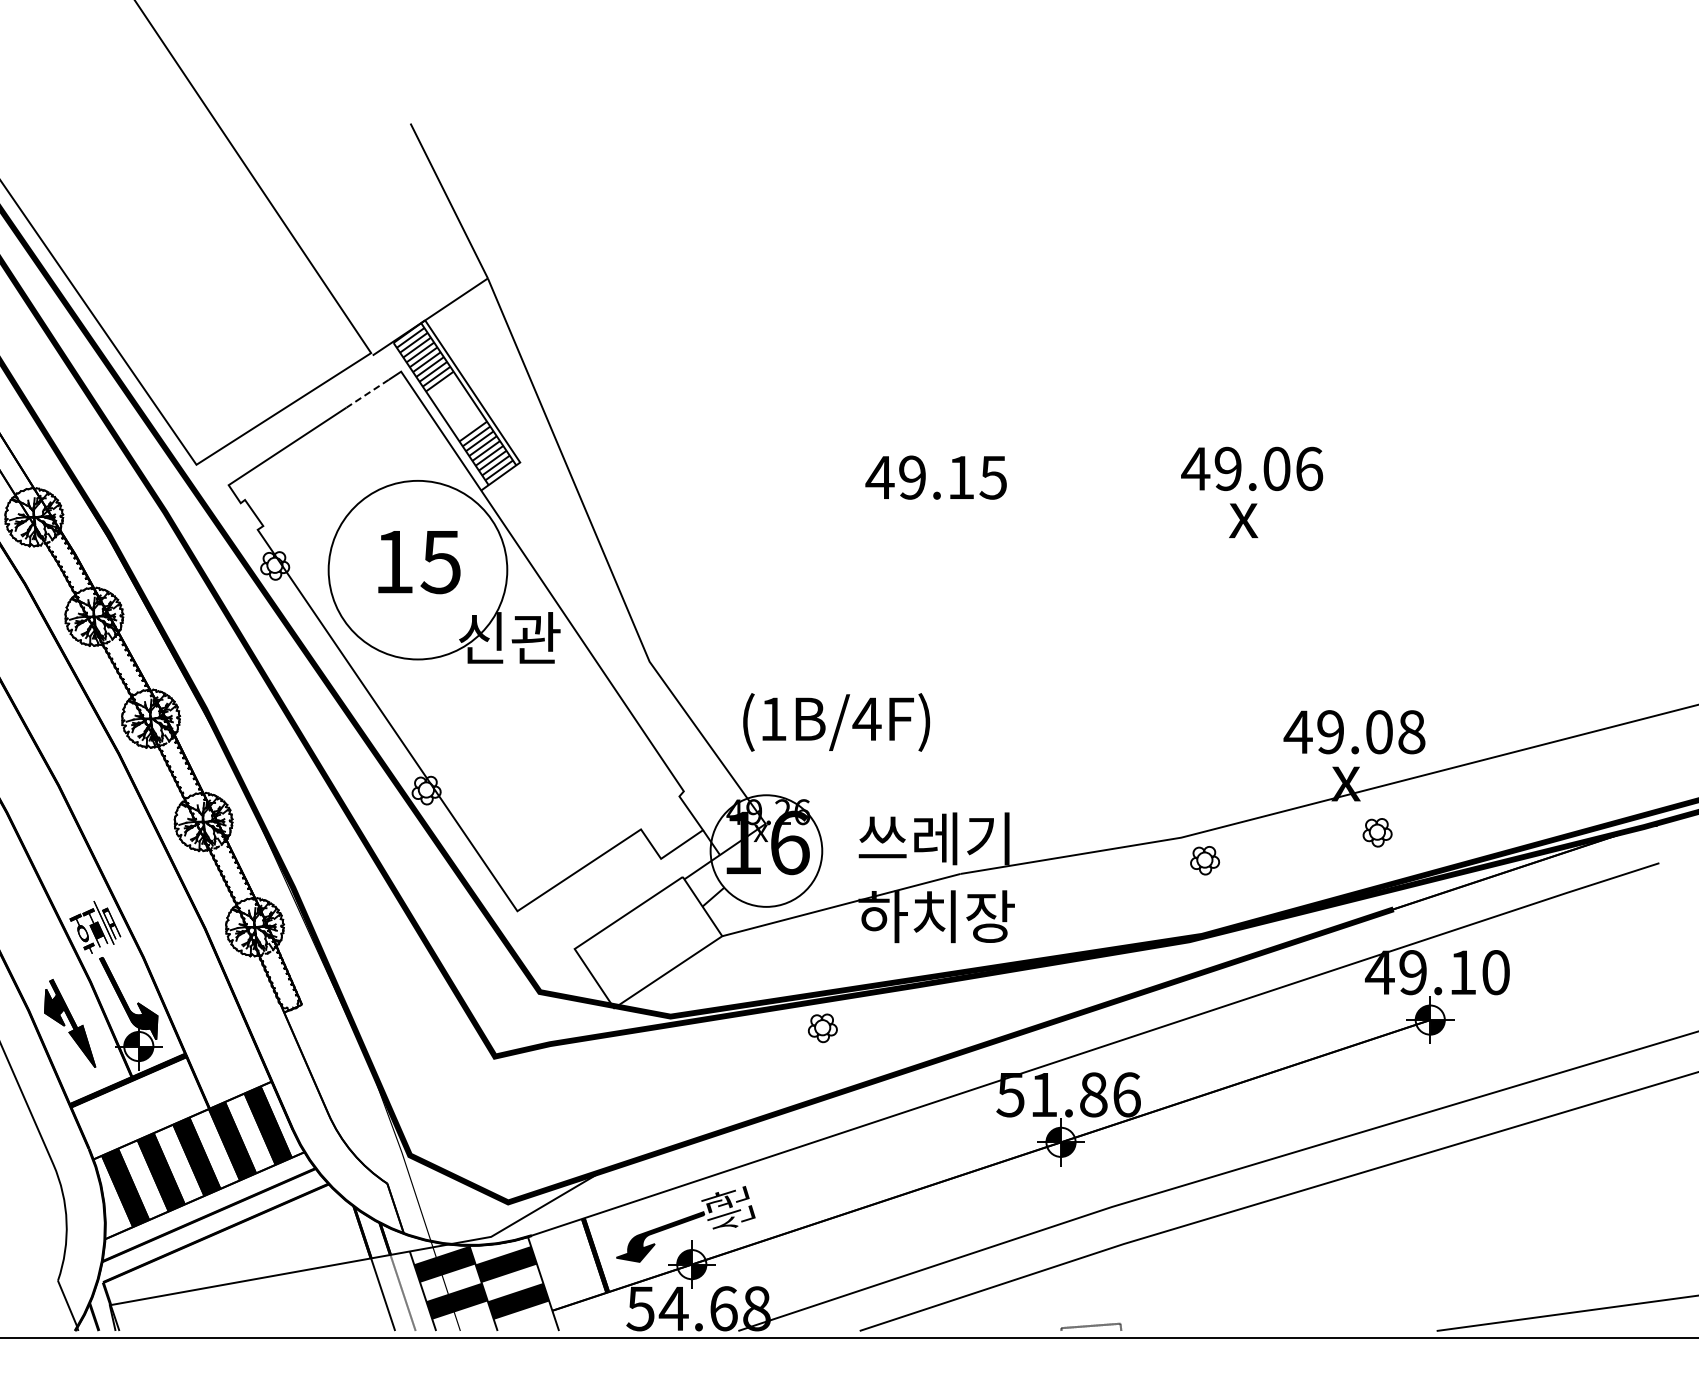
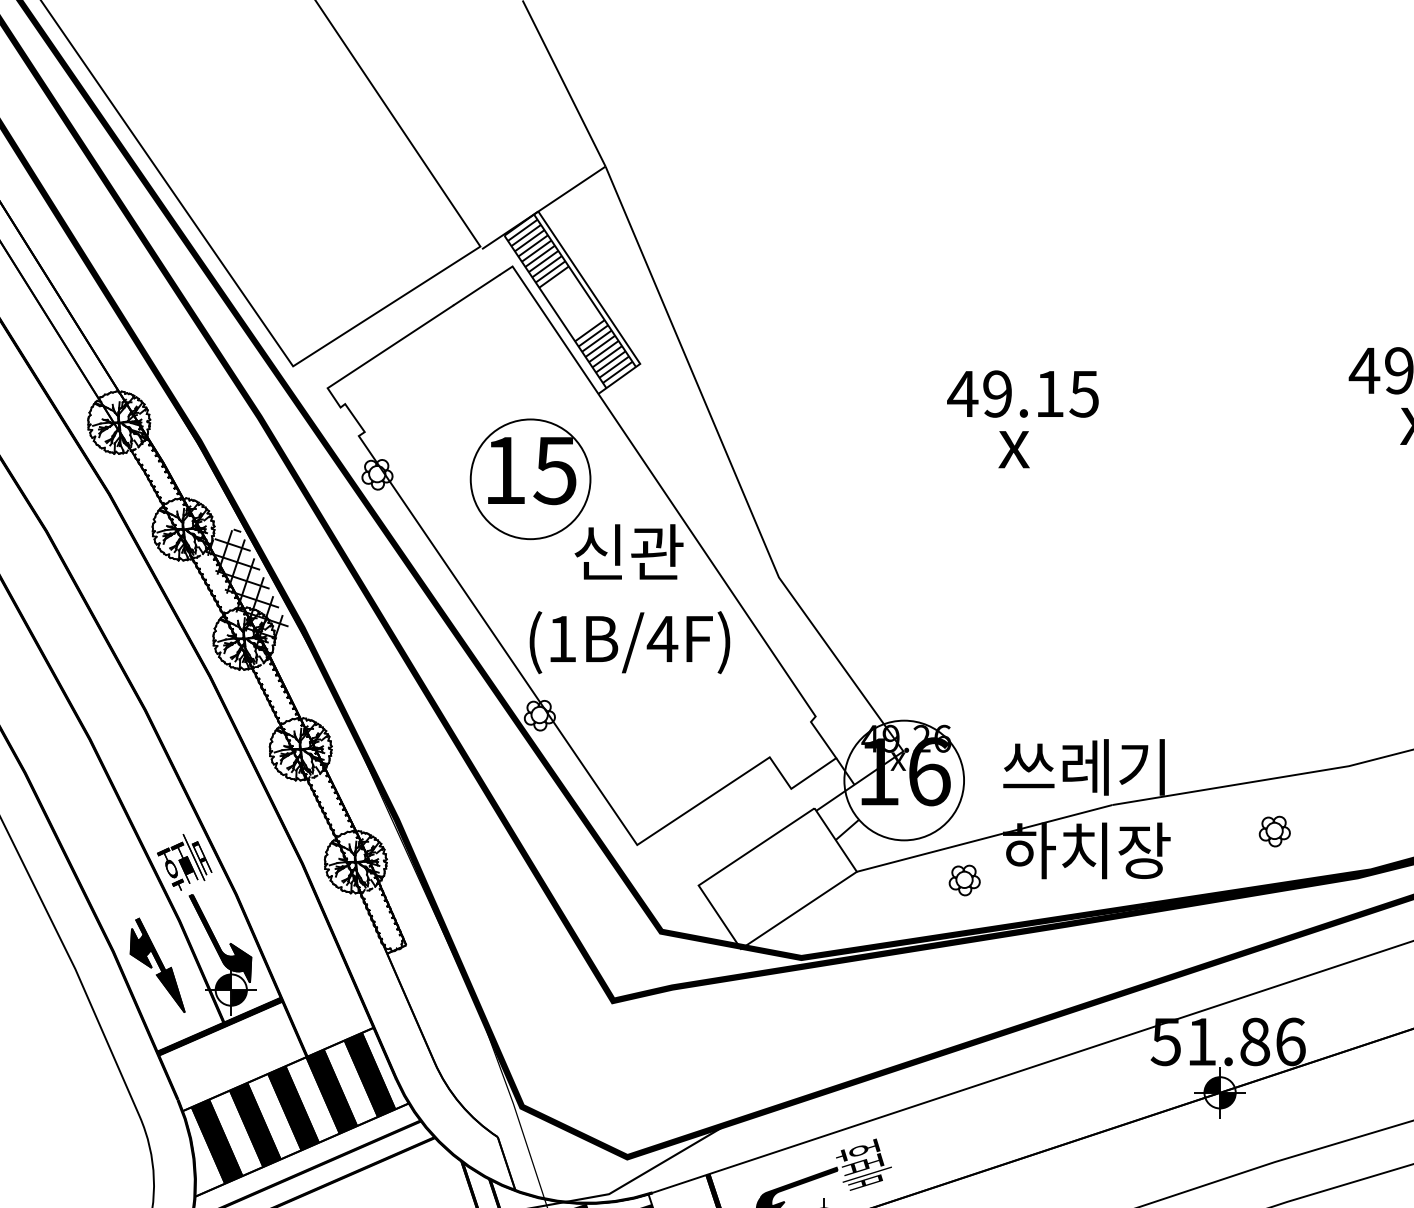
line: (367, 394) -> (476, 290), dashed -> solid
text: (935, 477) -> (1022, 393), moved
part: (868, 542) -> (1013, 449), added
circle: (417, 569) -> (530, 478), size x0.62
hatch: (153, 672) -> (247, 589), added
text: (836, 722) -> (629, 642), moved
part: (1205, 860) -> (1275, 831), moved
part: (822, 1028) -> (964, 880), moved
text: (728, 1209) -> (863, 1164), 신관 -> 비보호

